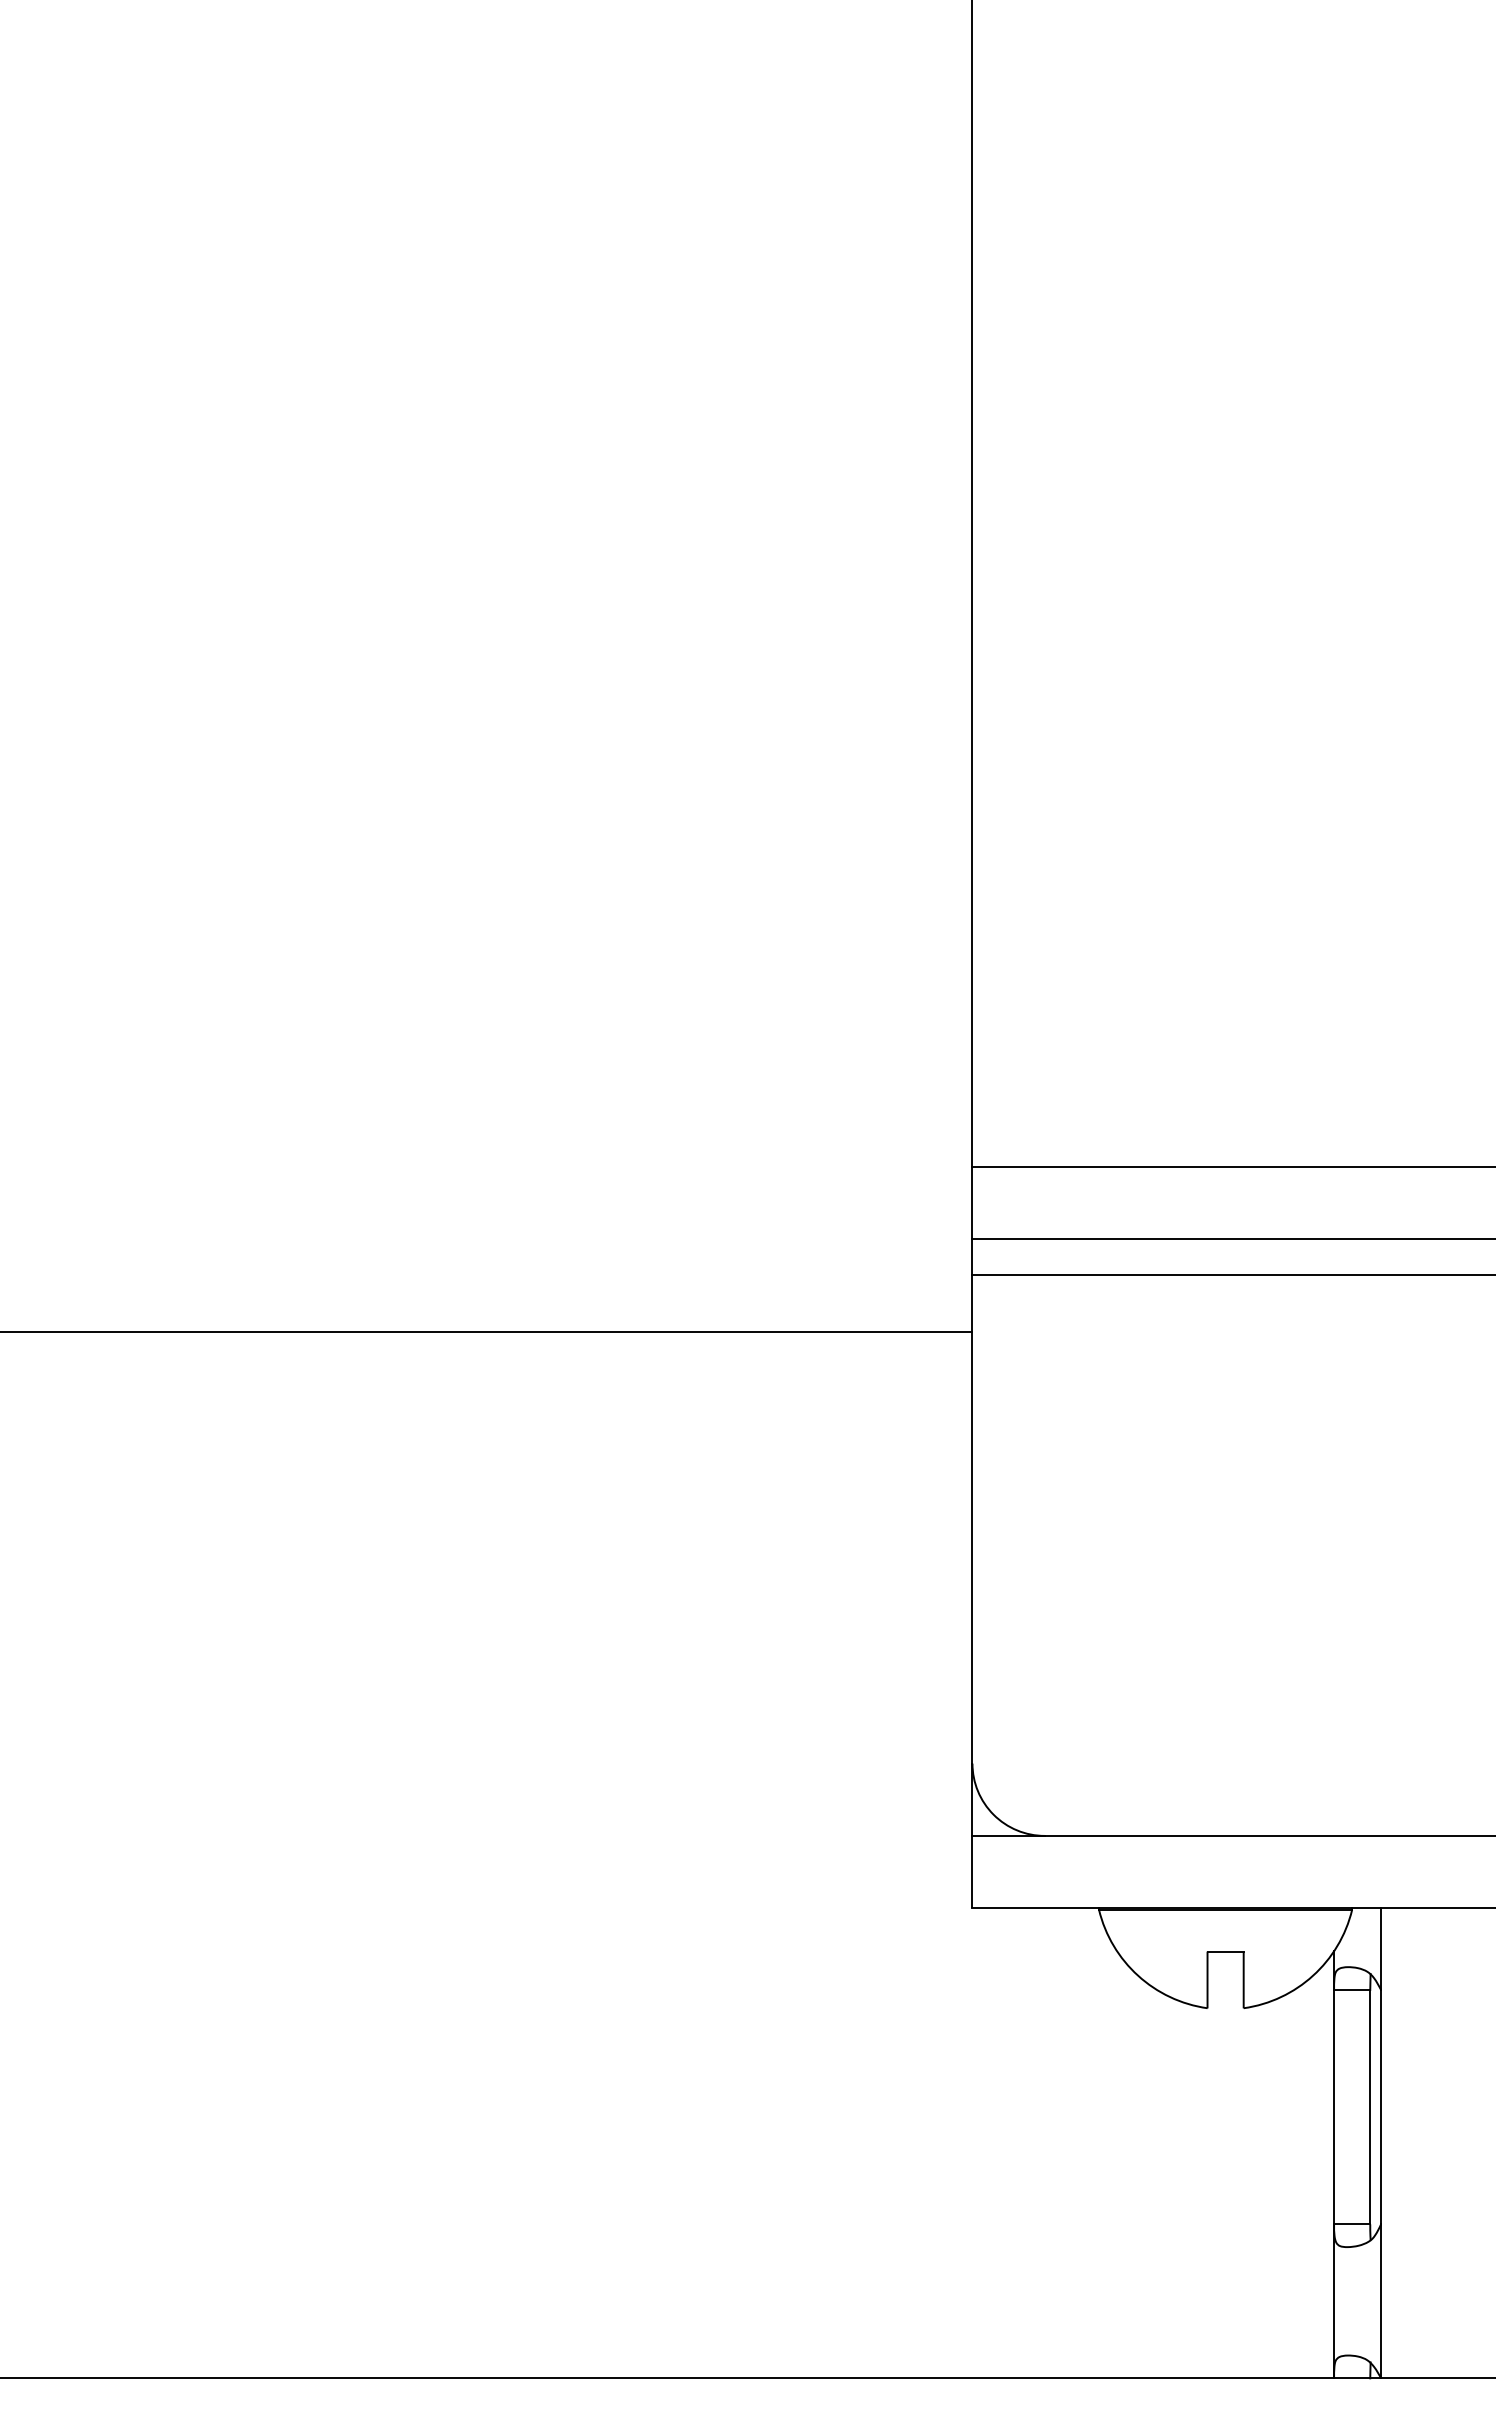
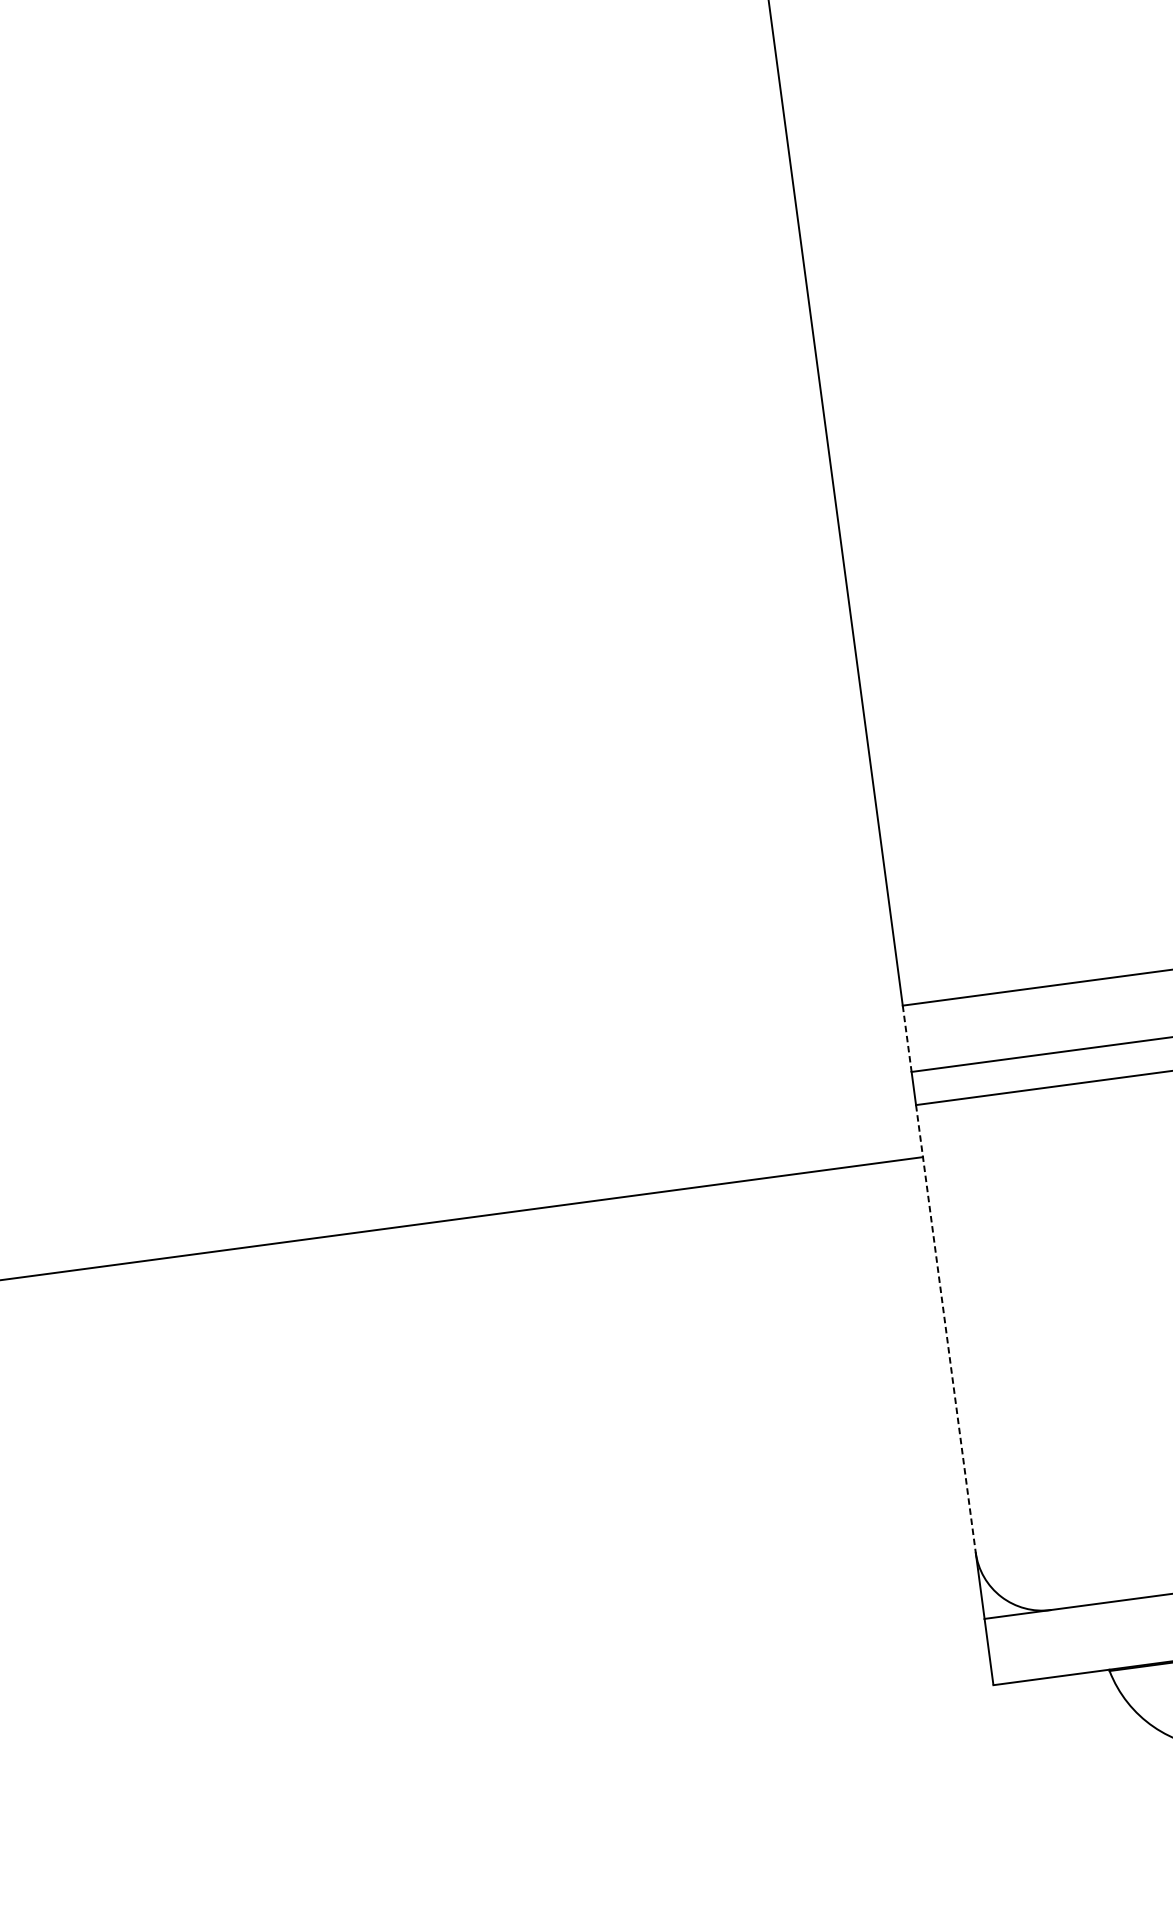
line: (972, 1203) -> (907, 1039), solid -> dashed
line: (972, 1520) -> (946, 1329), solid -> dashed

